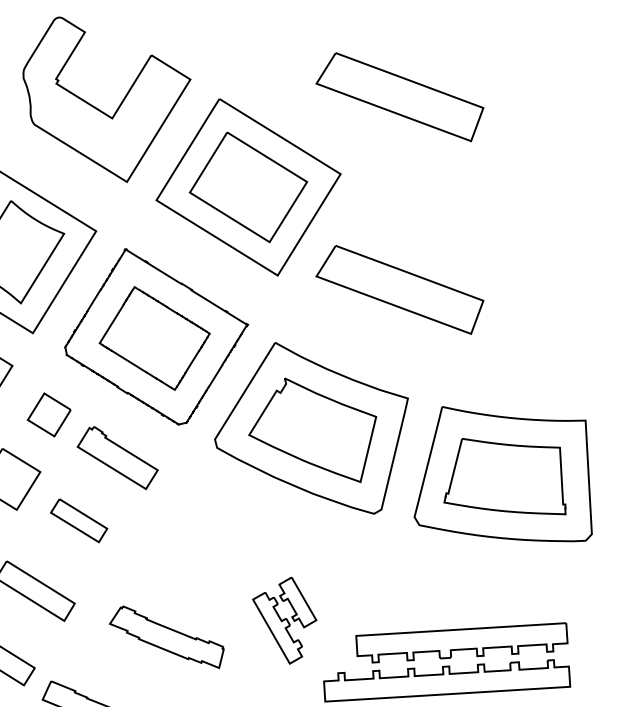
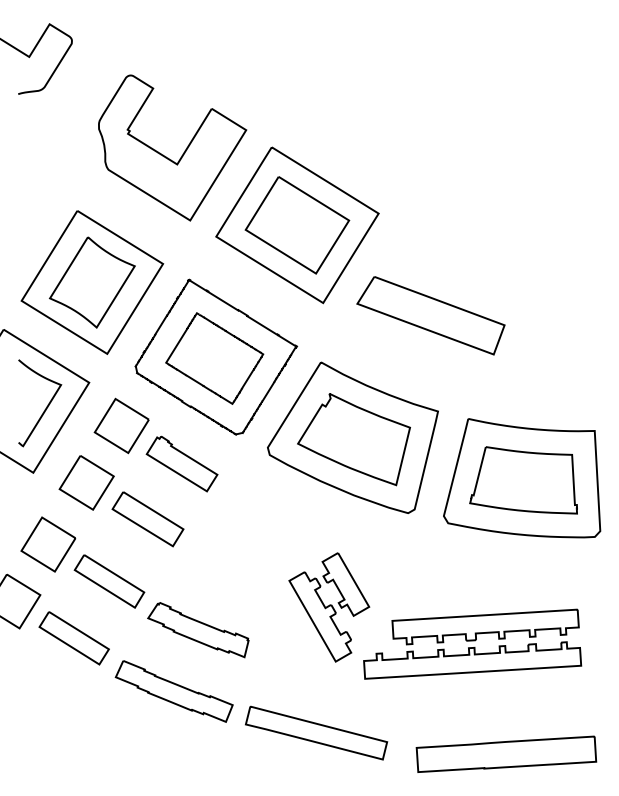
part: (399, 96) -> (430, 145), removed
part: (49, 414) -> (121, 425), size x1.43
part: (78, 520) -> (147, 519), size x1.43
part: (284, 620) -> (329, 607), size x1.43
part: (166, 637) -> (198, 630), moved

